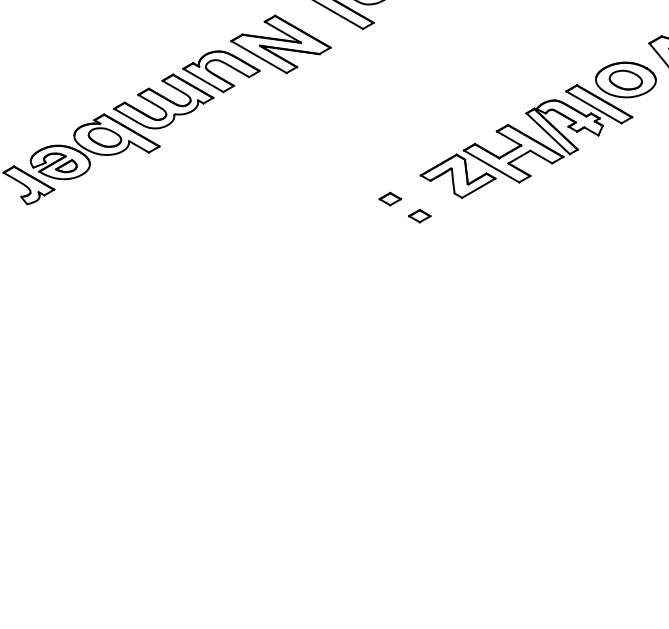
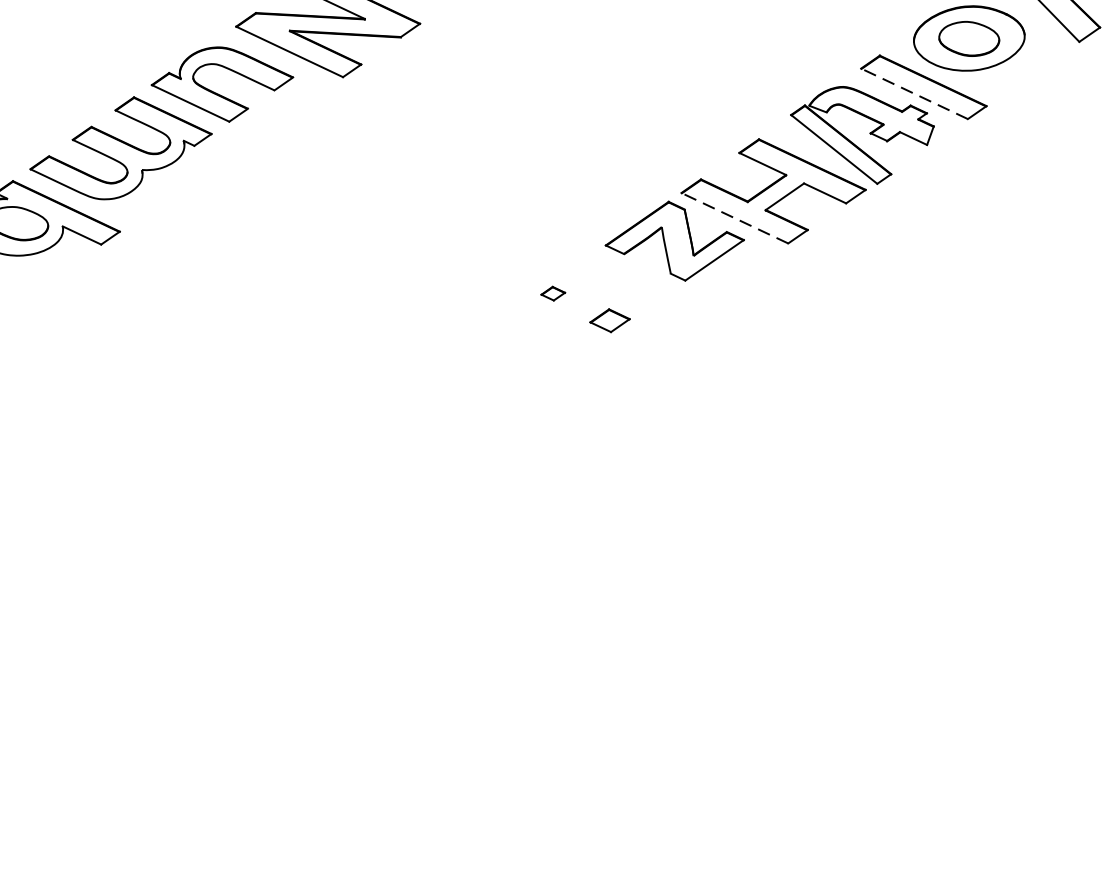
line: (593, 107) -> (913, 94), solid -> dashed
line: (491, 166) -> (734, 218), solid -> dashed
part: (390, 198) -> (553, 292), size x0.6

